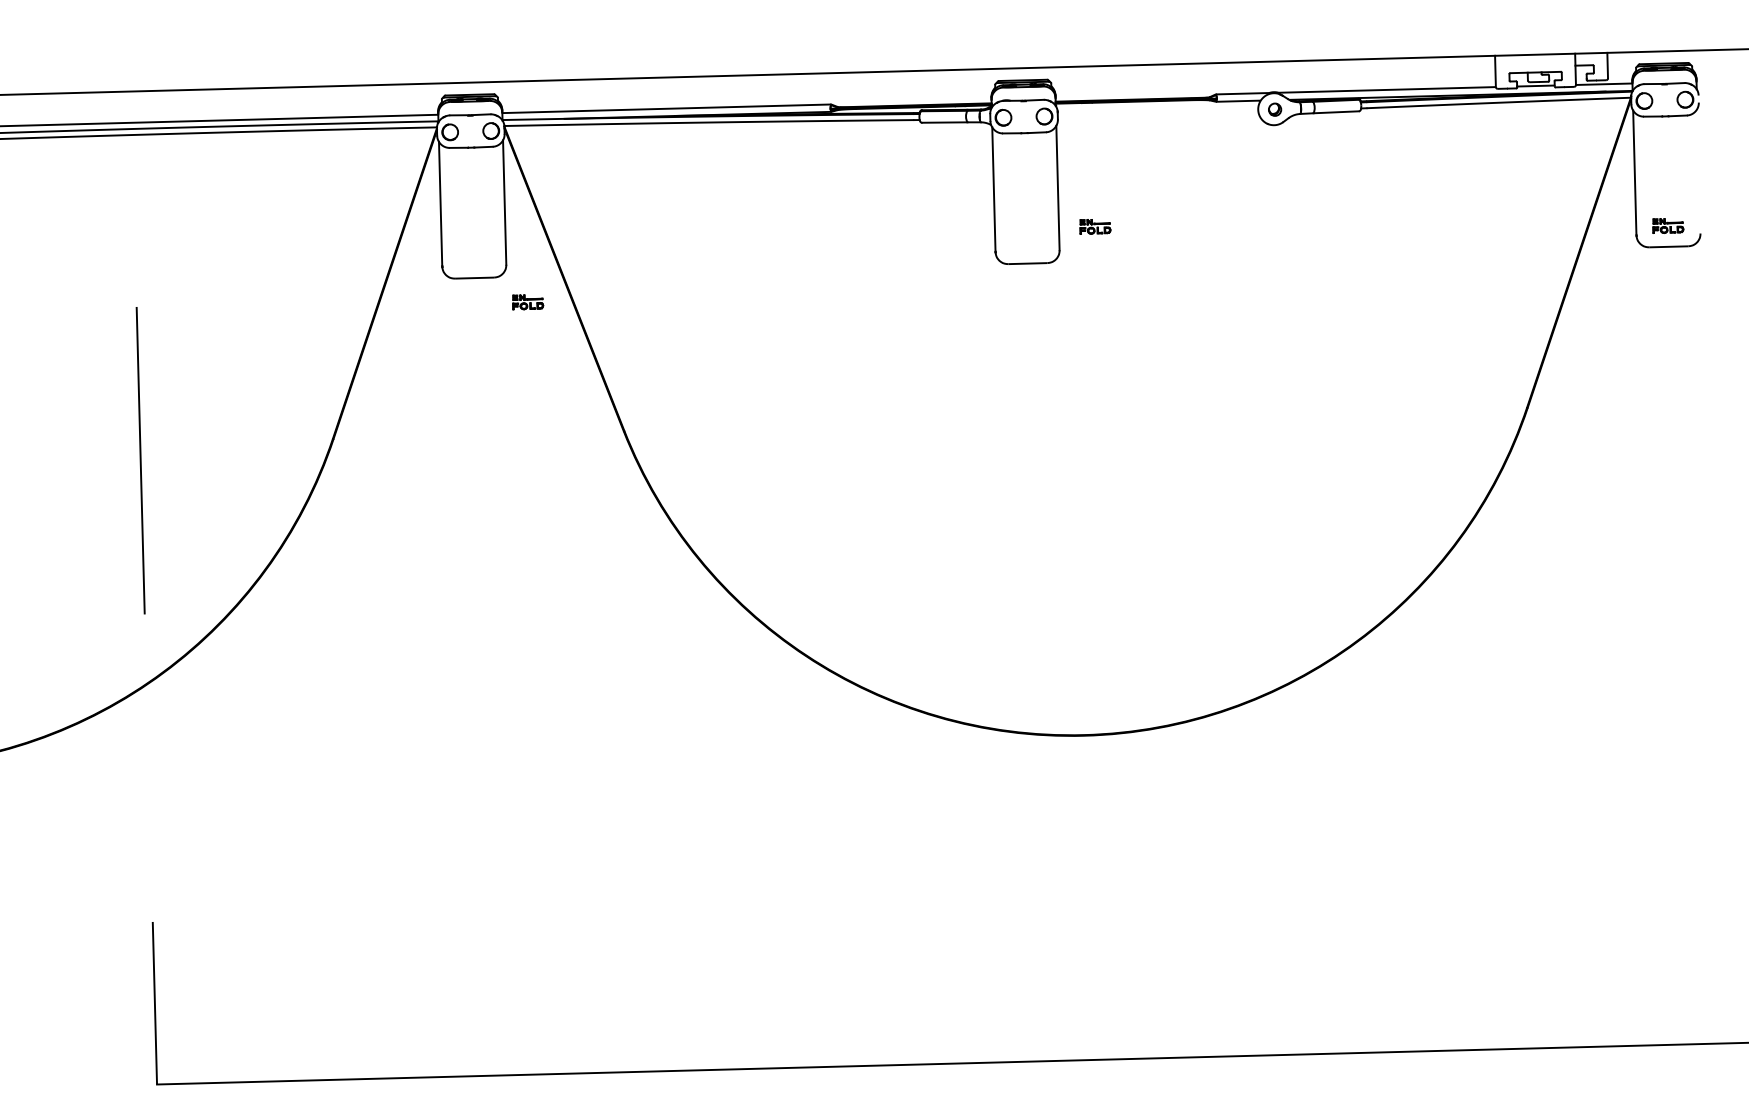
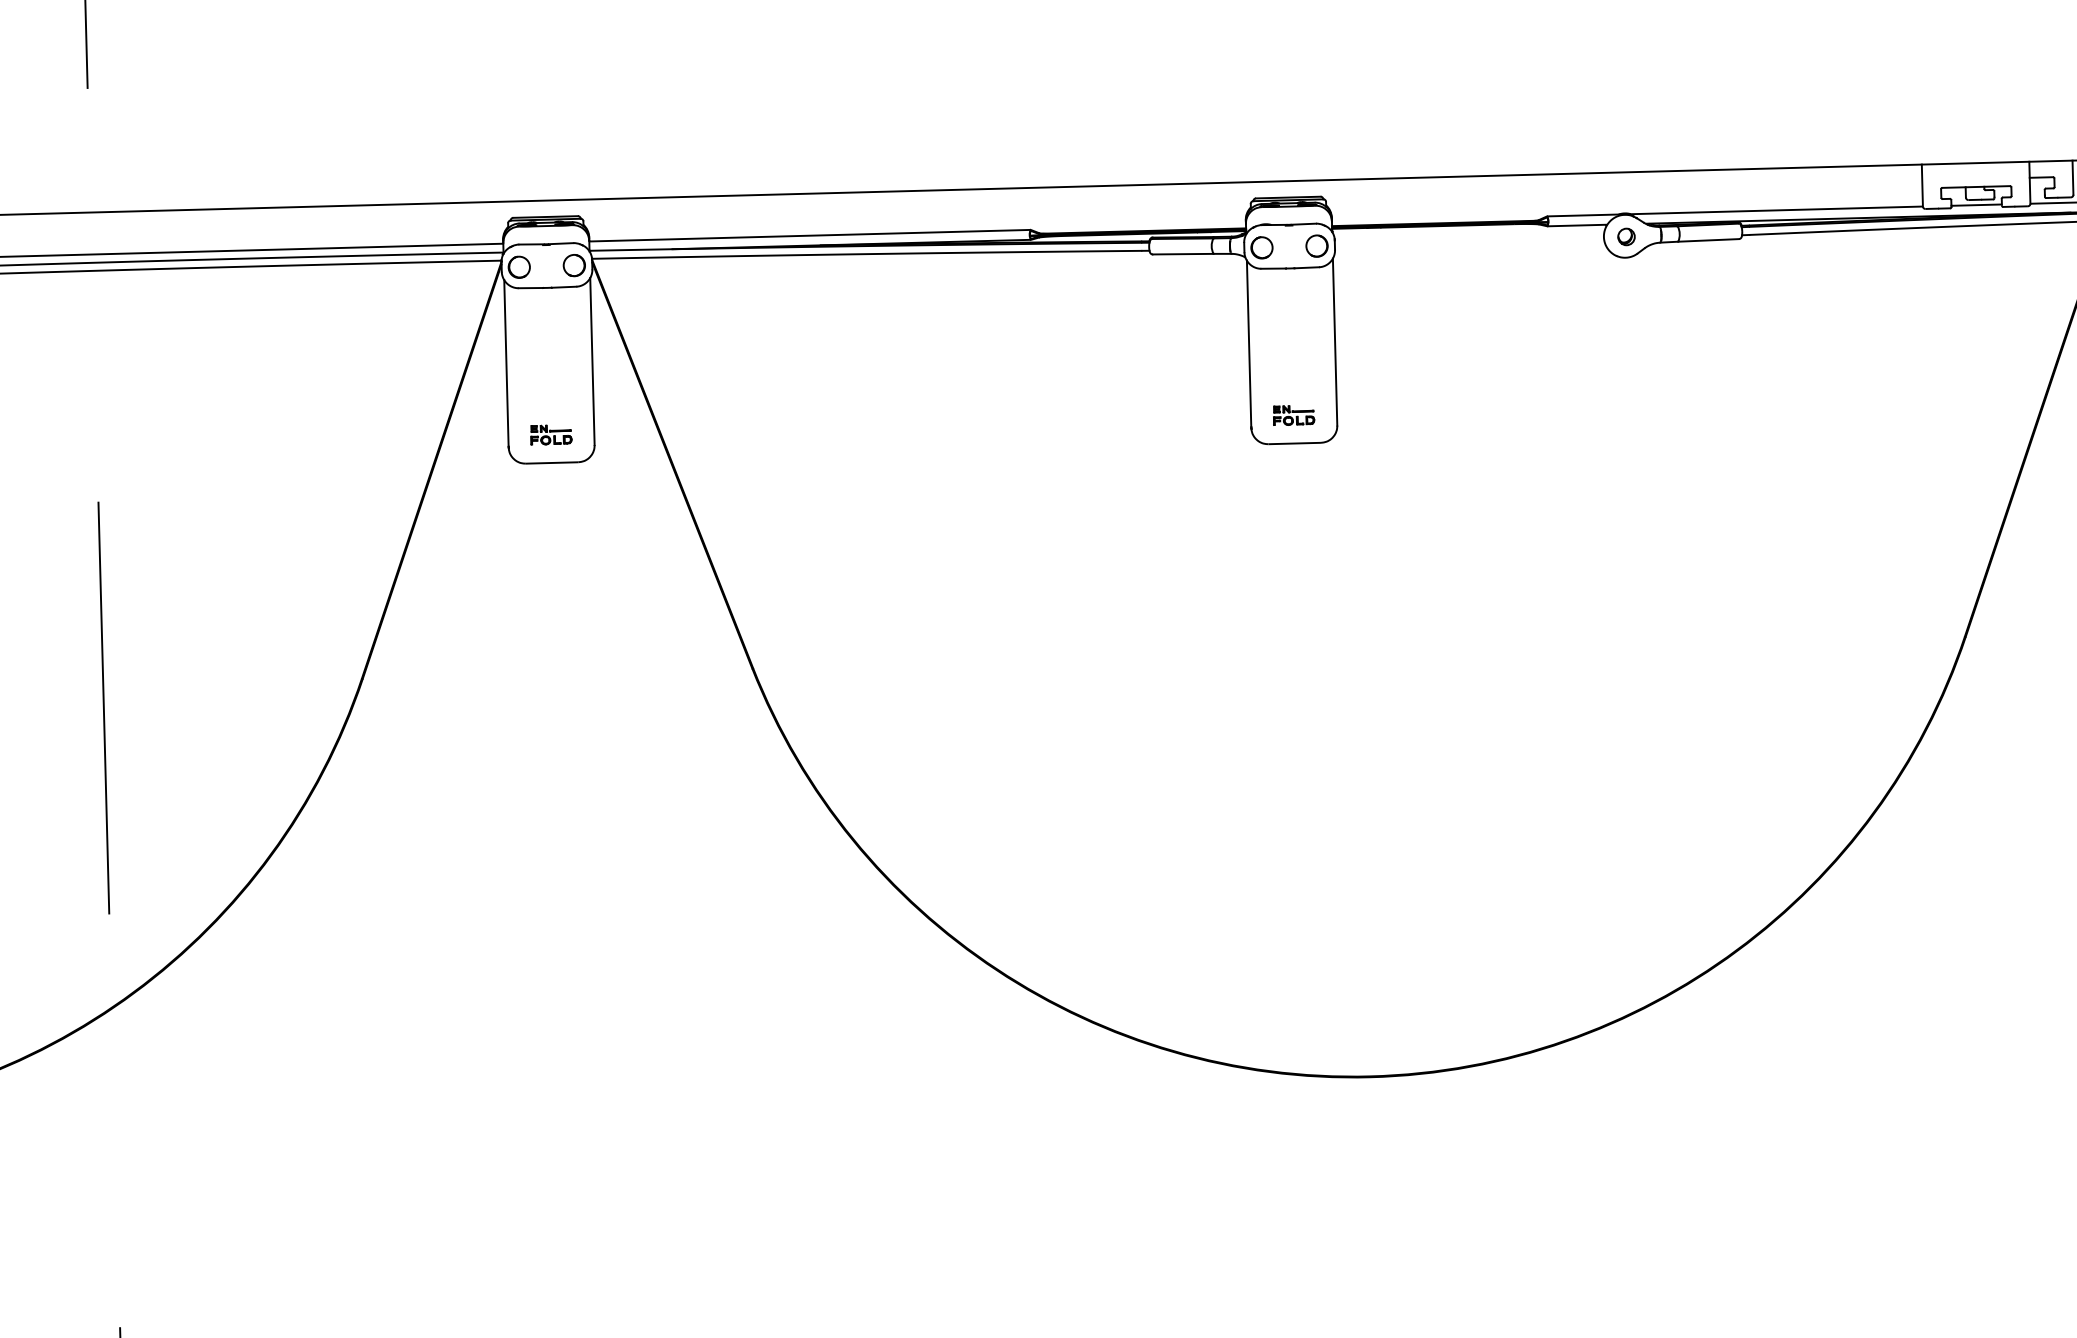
part: (1095, 226) -> (1294, 415), moved
part: (528, 302) -> (551, 435), moved

